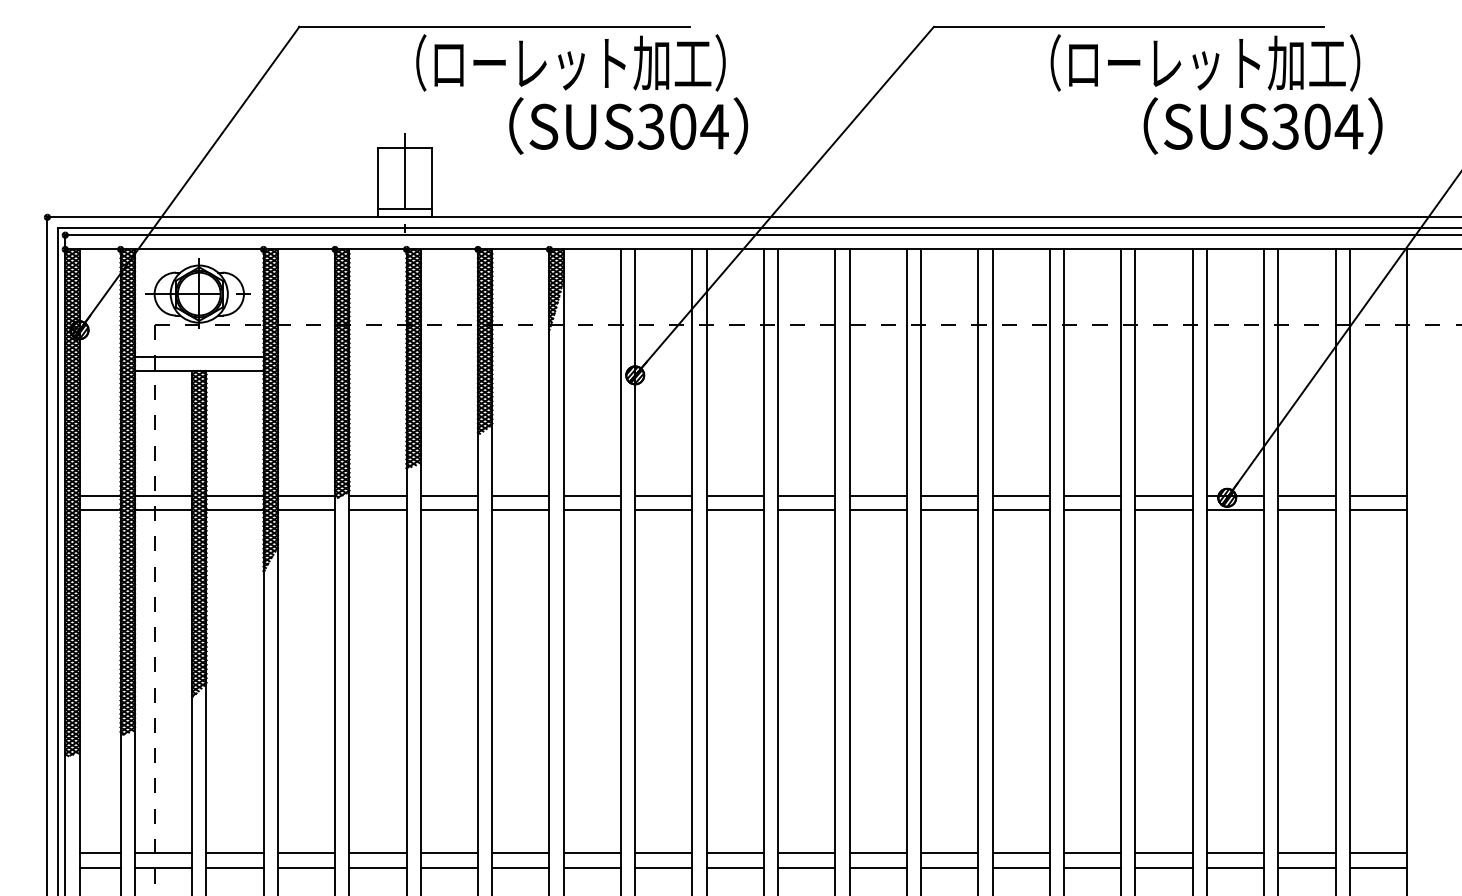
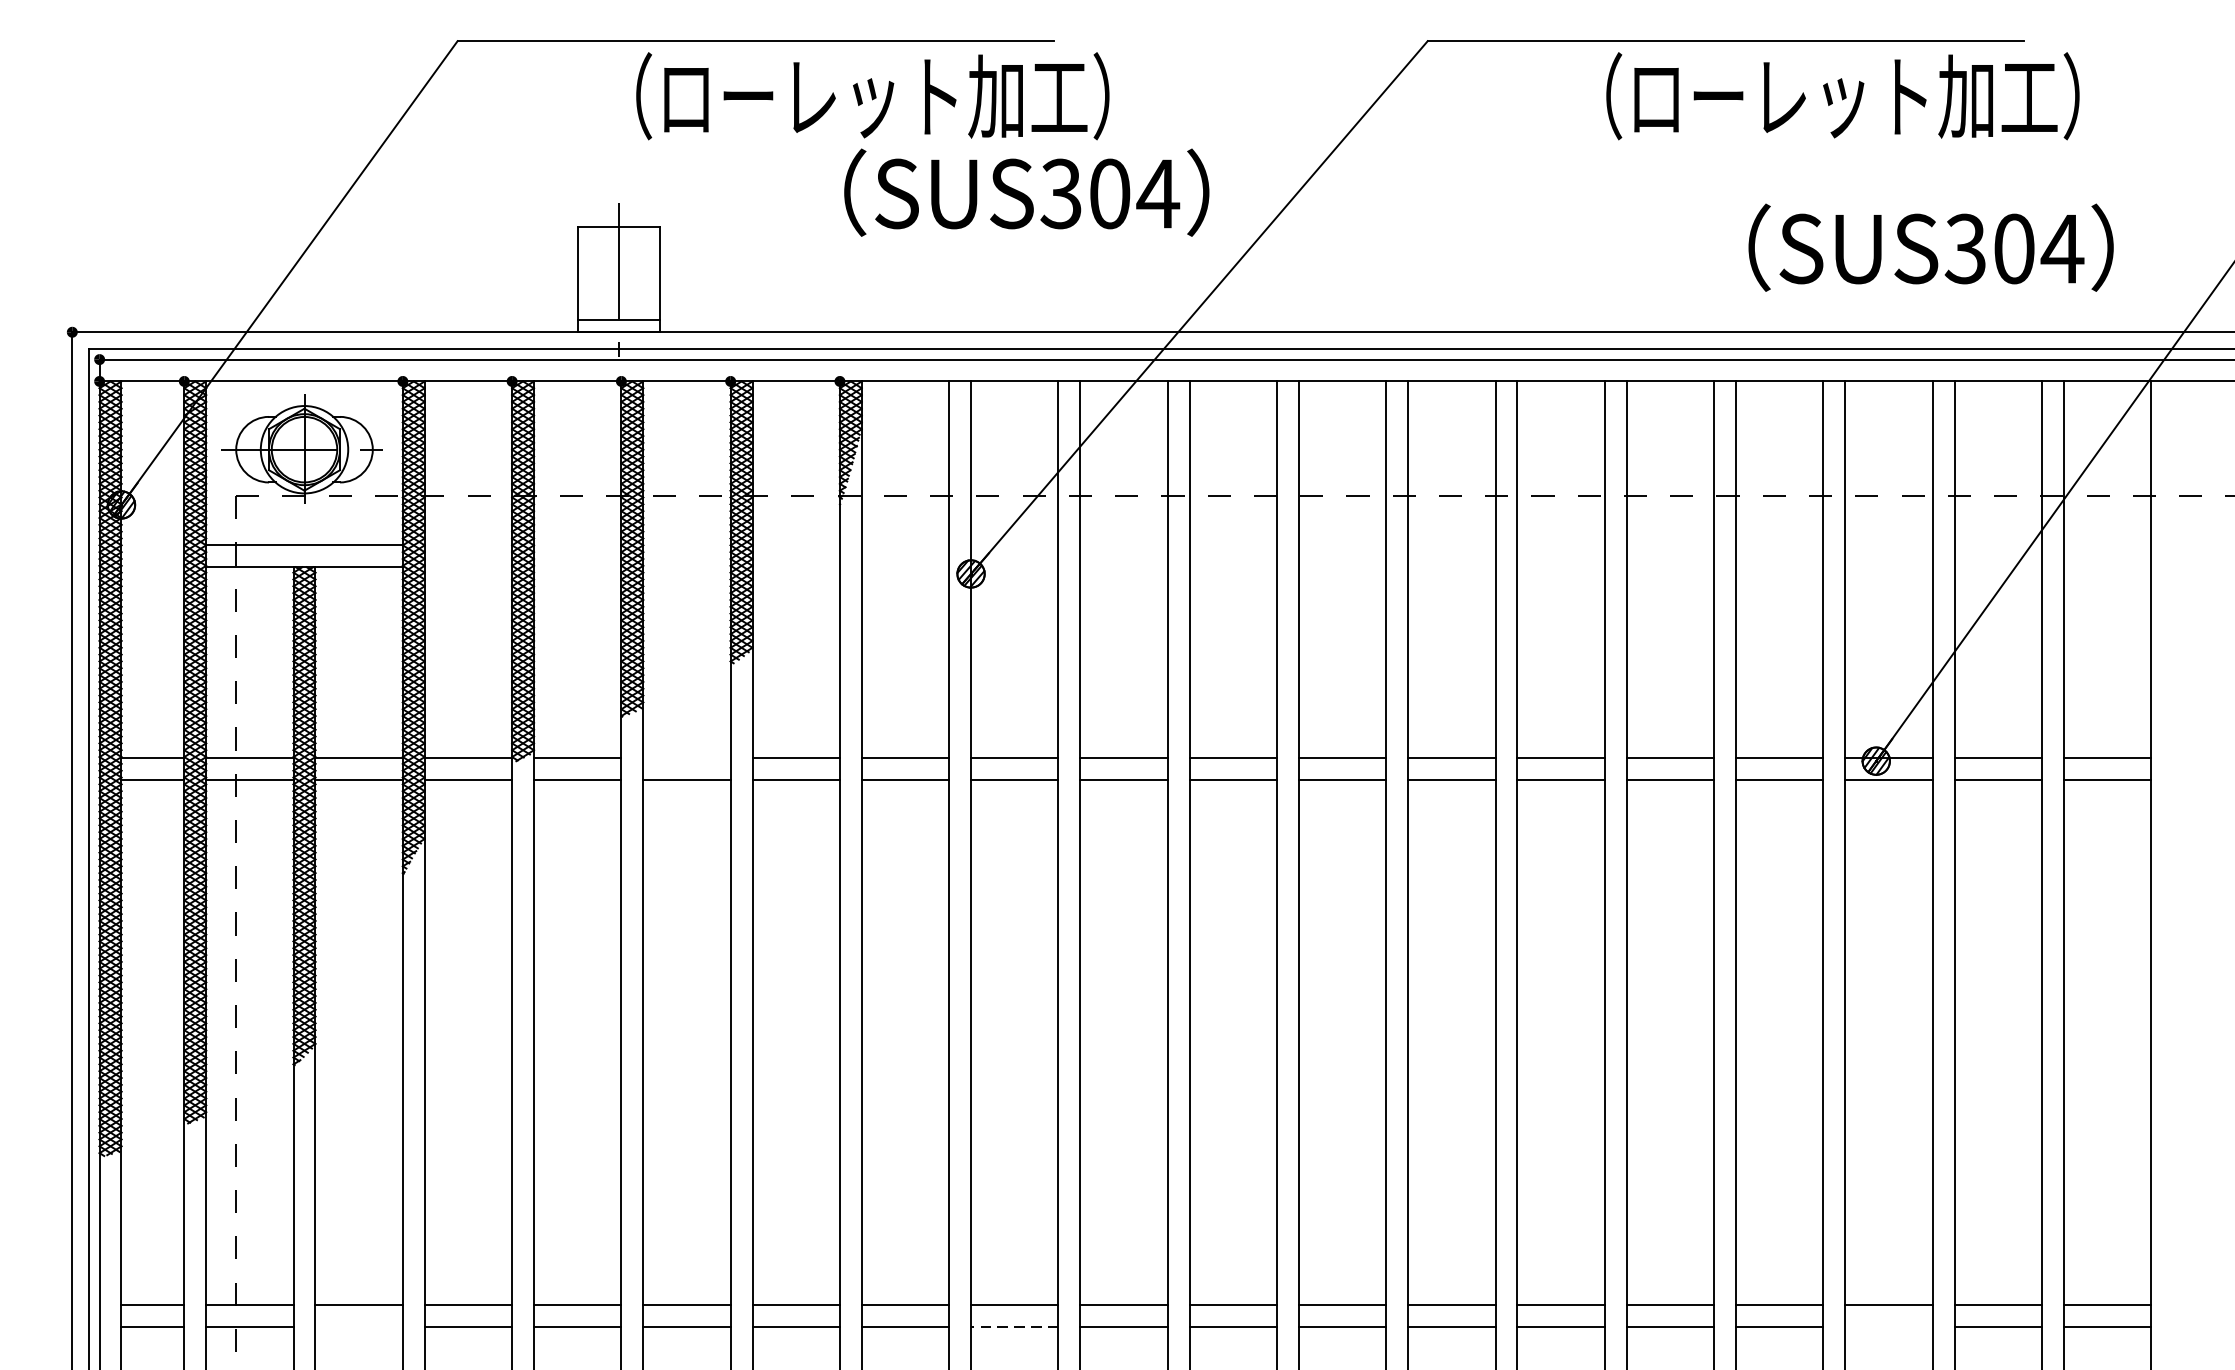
text: (628, 125) -> (1026, 191), moved
text: (1262, 125) -> (1930, 246), moved
line: (449, 496) -> (687, 759), removed
line: (234, 867) -> (358, 1326), removed
line: (663, 867) -> (1014, 1326), solid -> dashed
line: (1235, 867) -> (1888, 1326), removed

